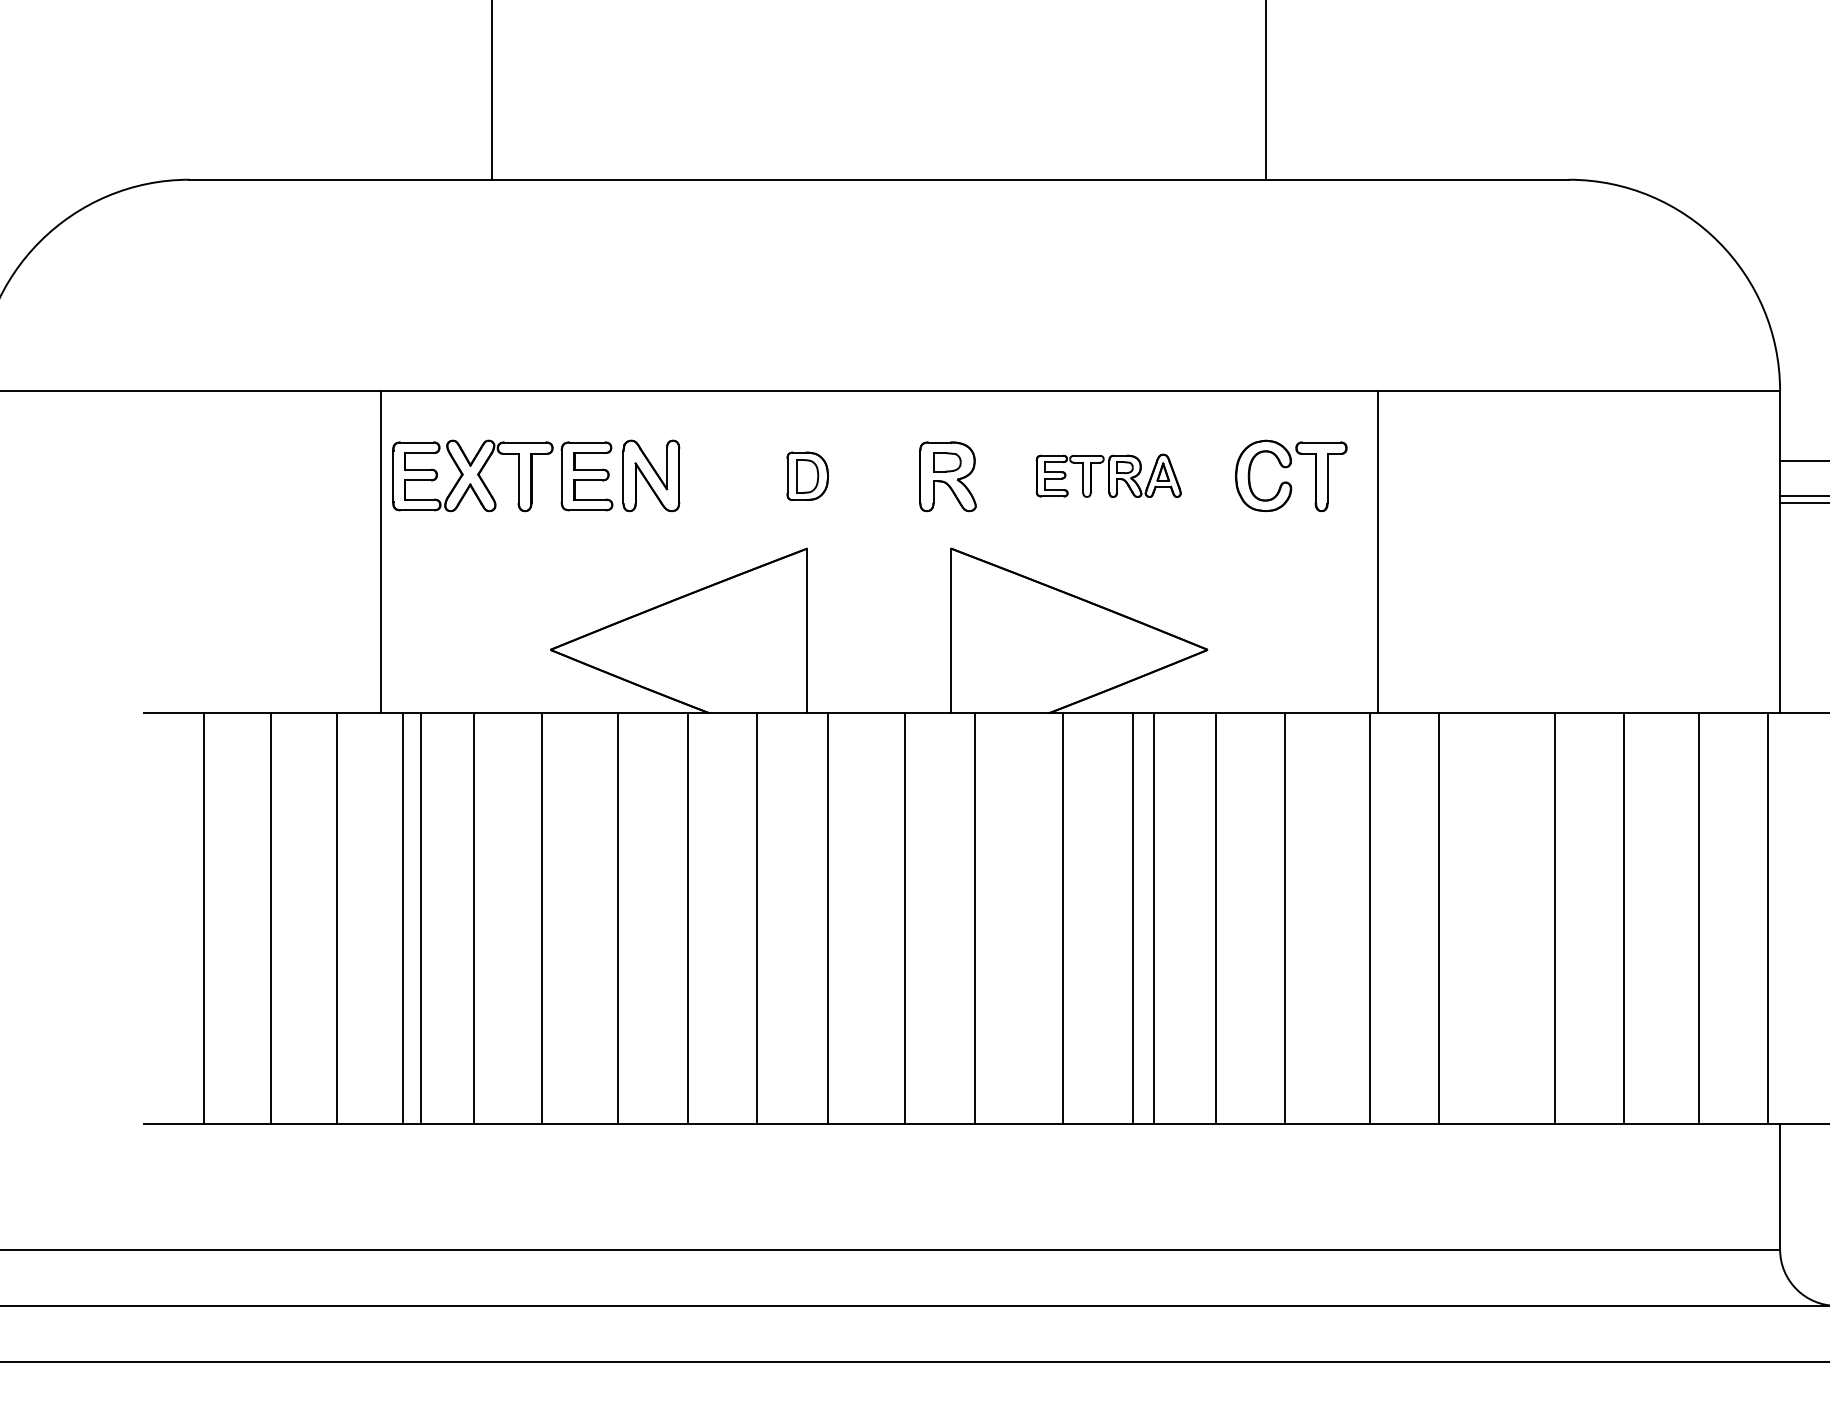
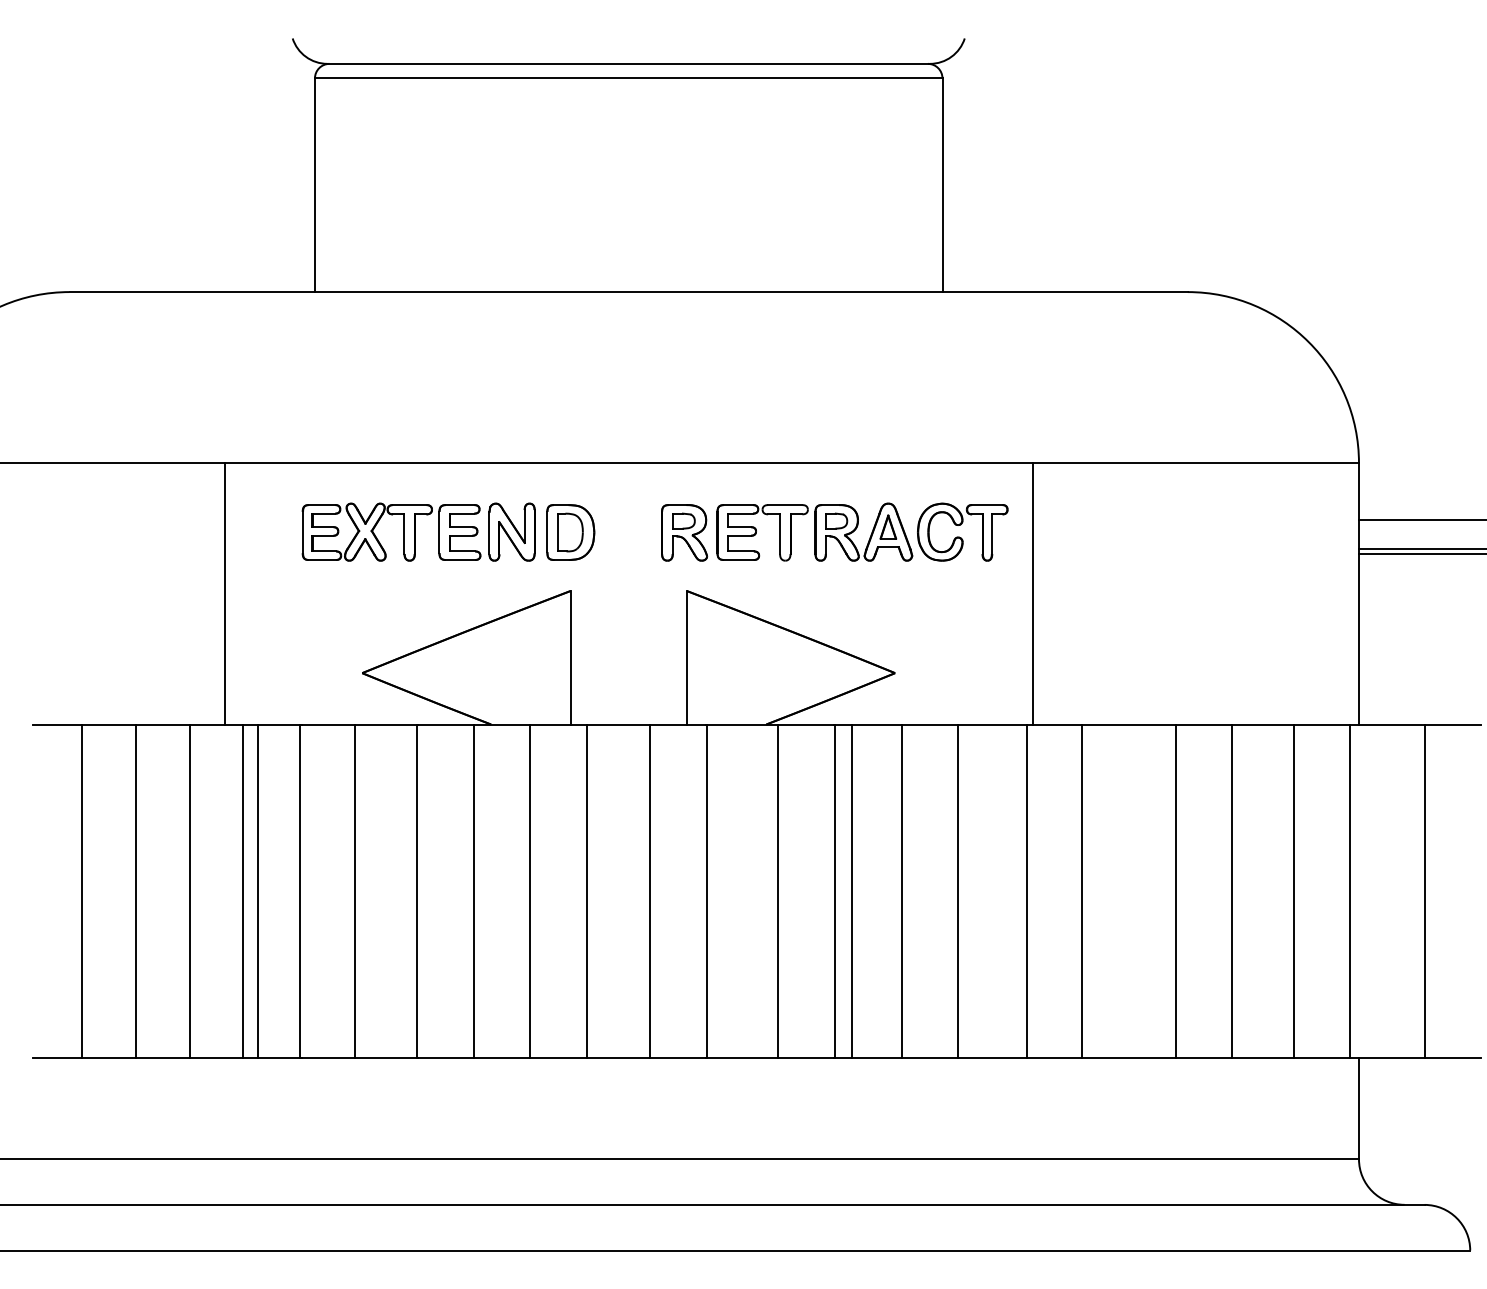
part: (535, 475) -> (418, 531), moved
part: (1108, 475) -> (814, 531), size x1.67
part: (807, 476) -> (570, 532), size x1.43

